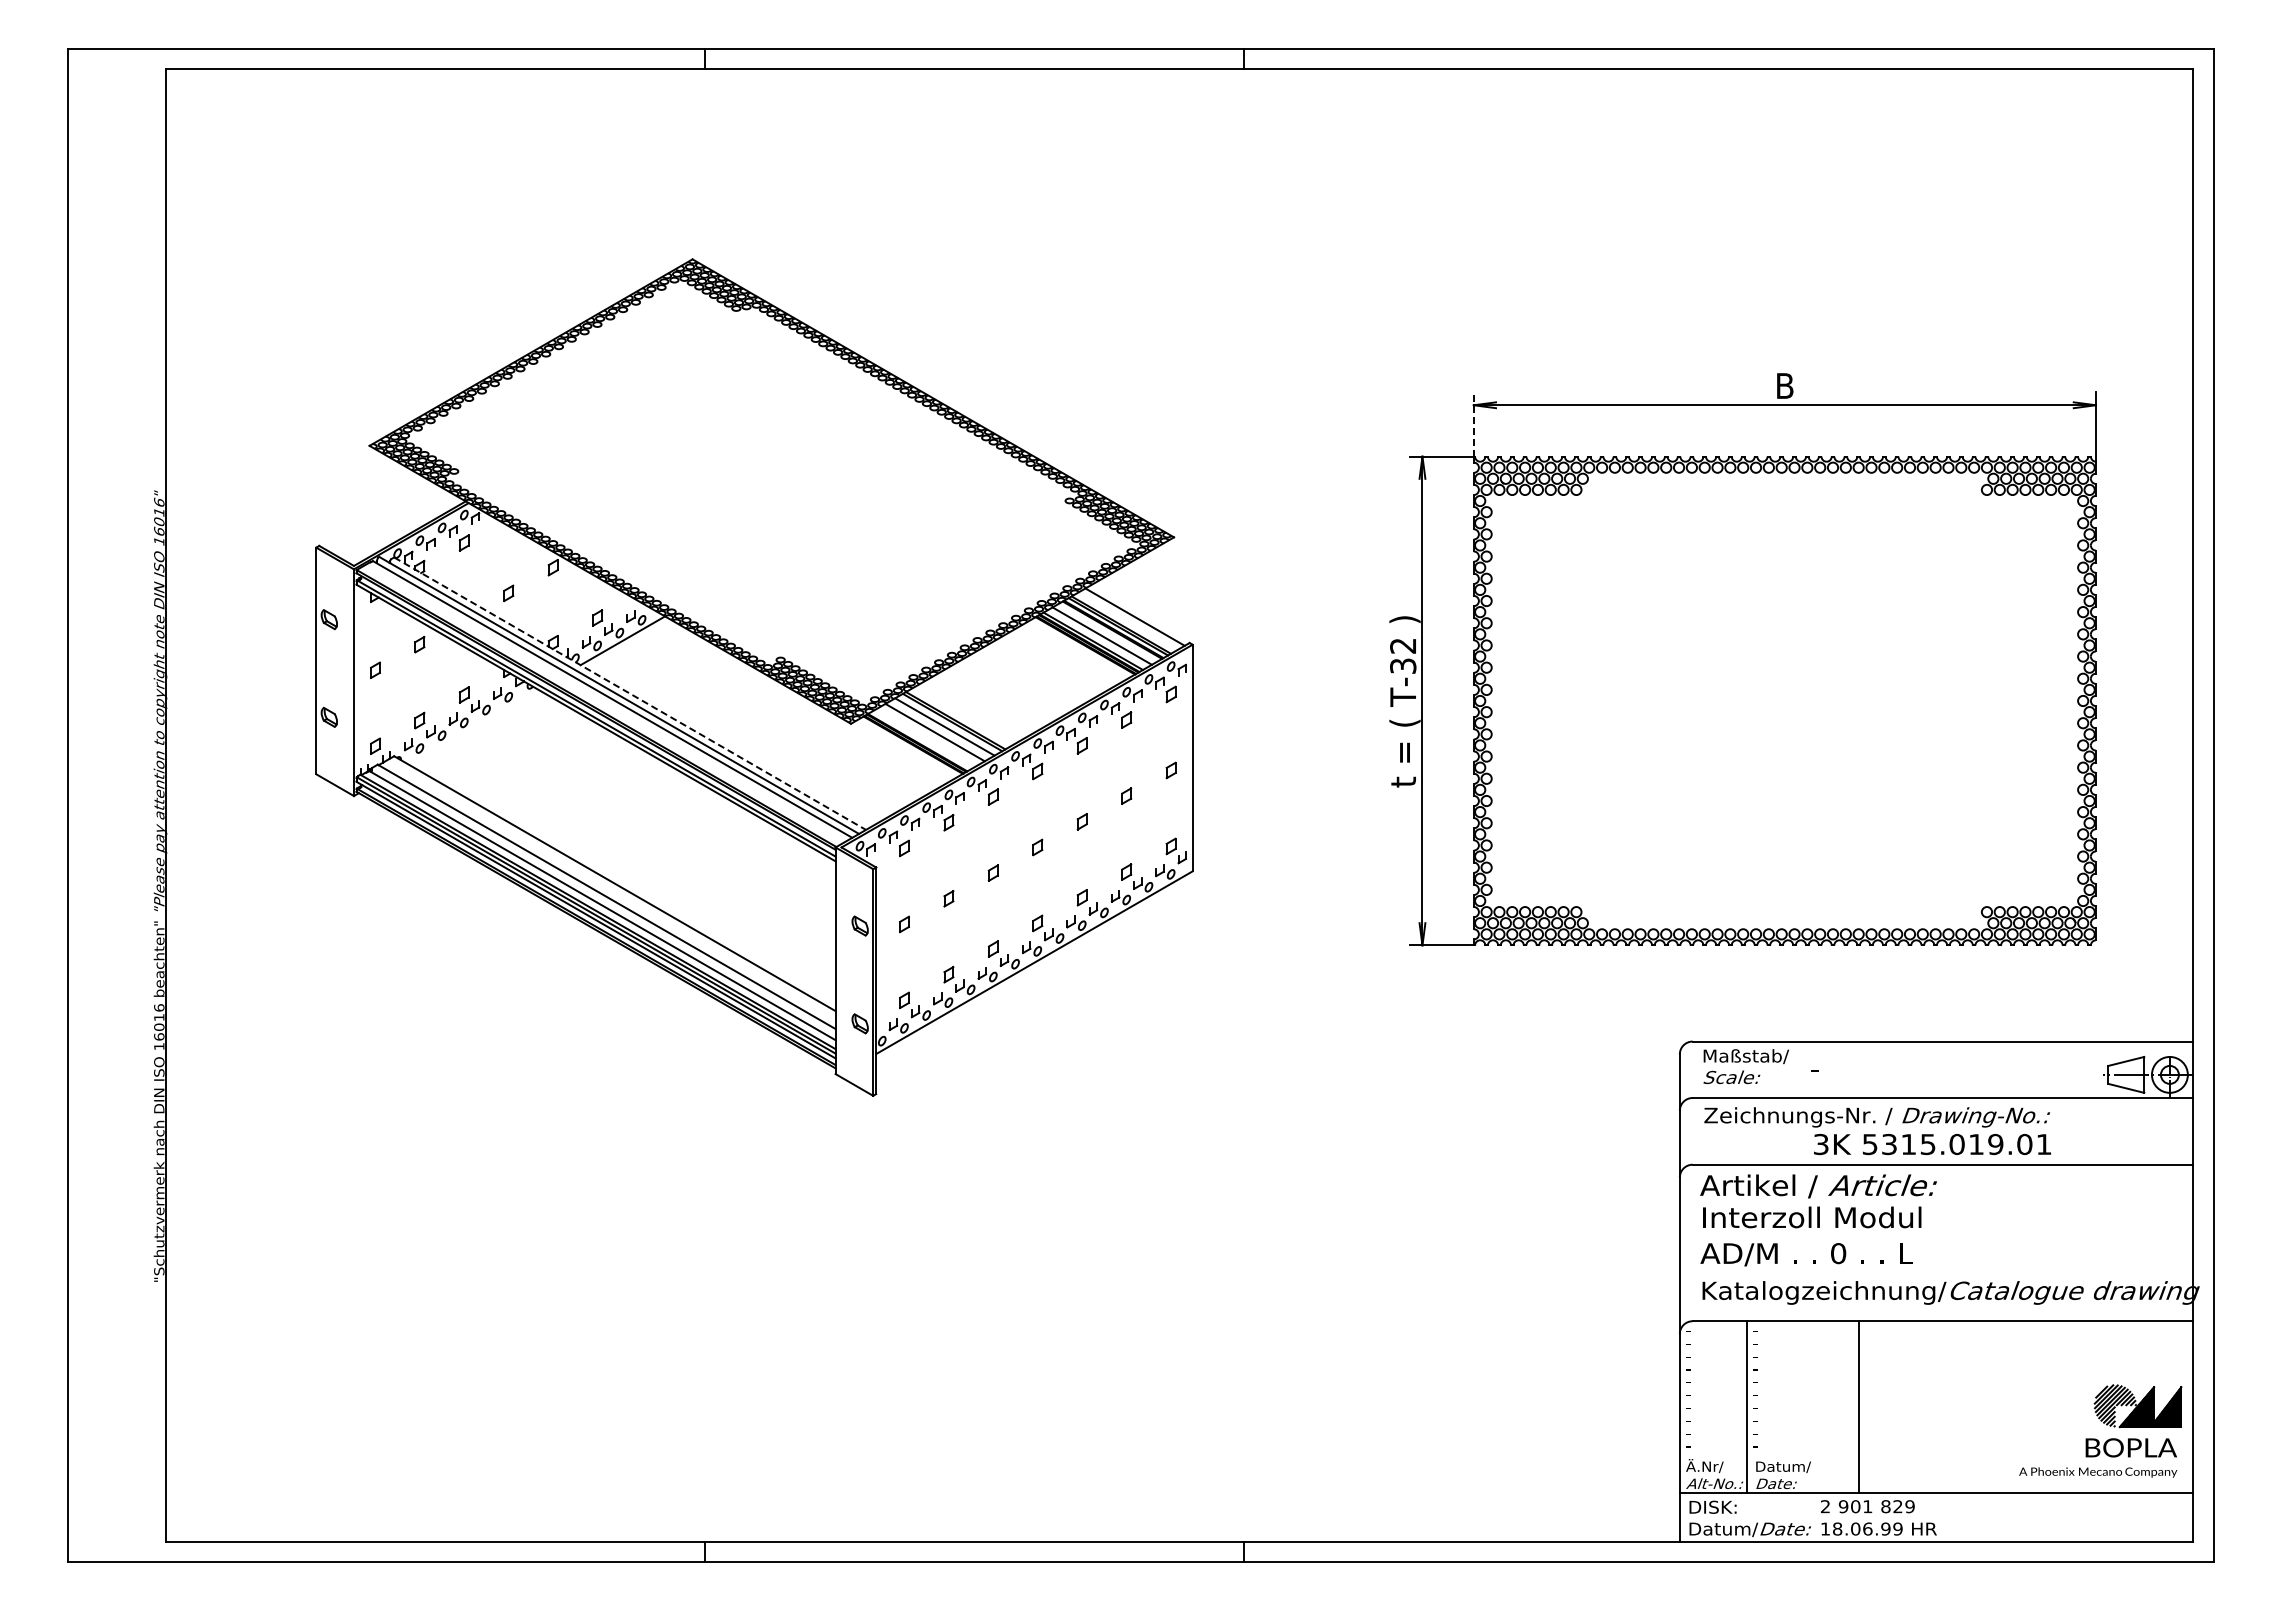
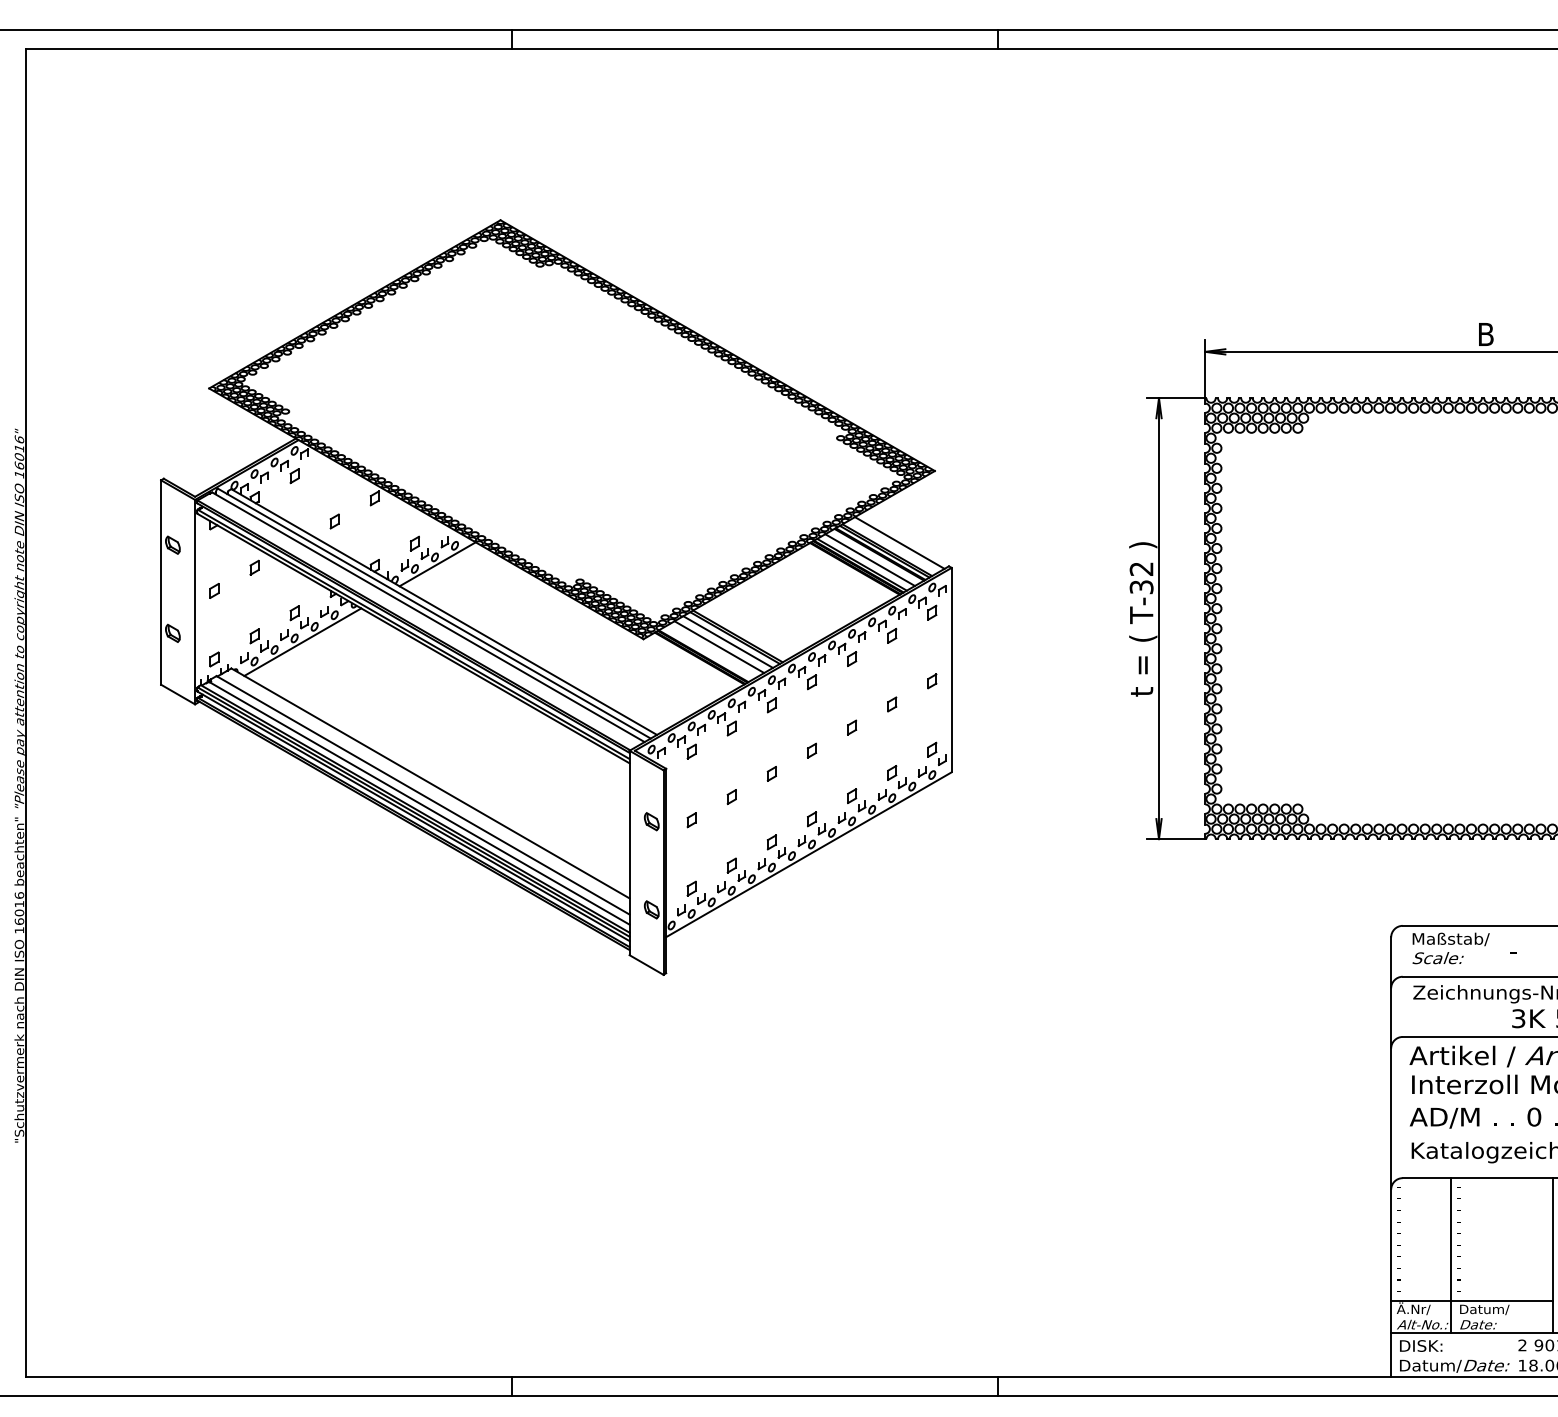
line: (1473, 424) -> (1205, 369), dashed -> solid
line: (630, 693) -> (444, 611), dashed -> solid
line: (473, 726) -> (302, 641), added
line: (1769, 1457) -> (1472, 1301), added

